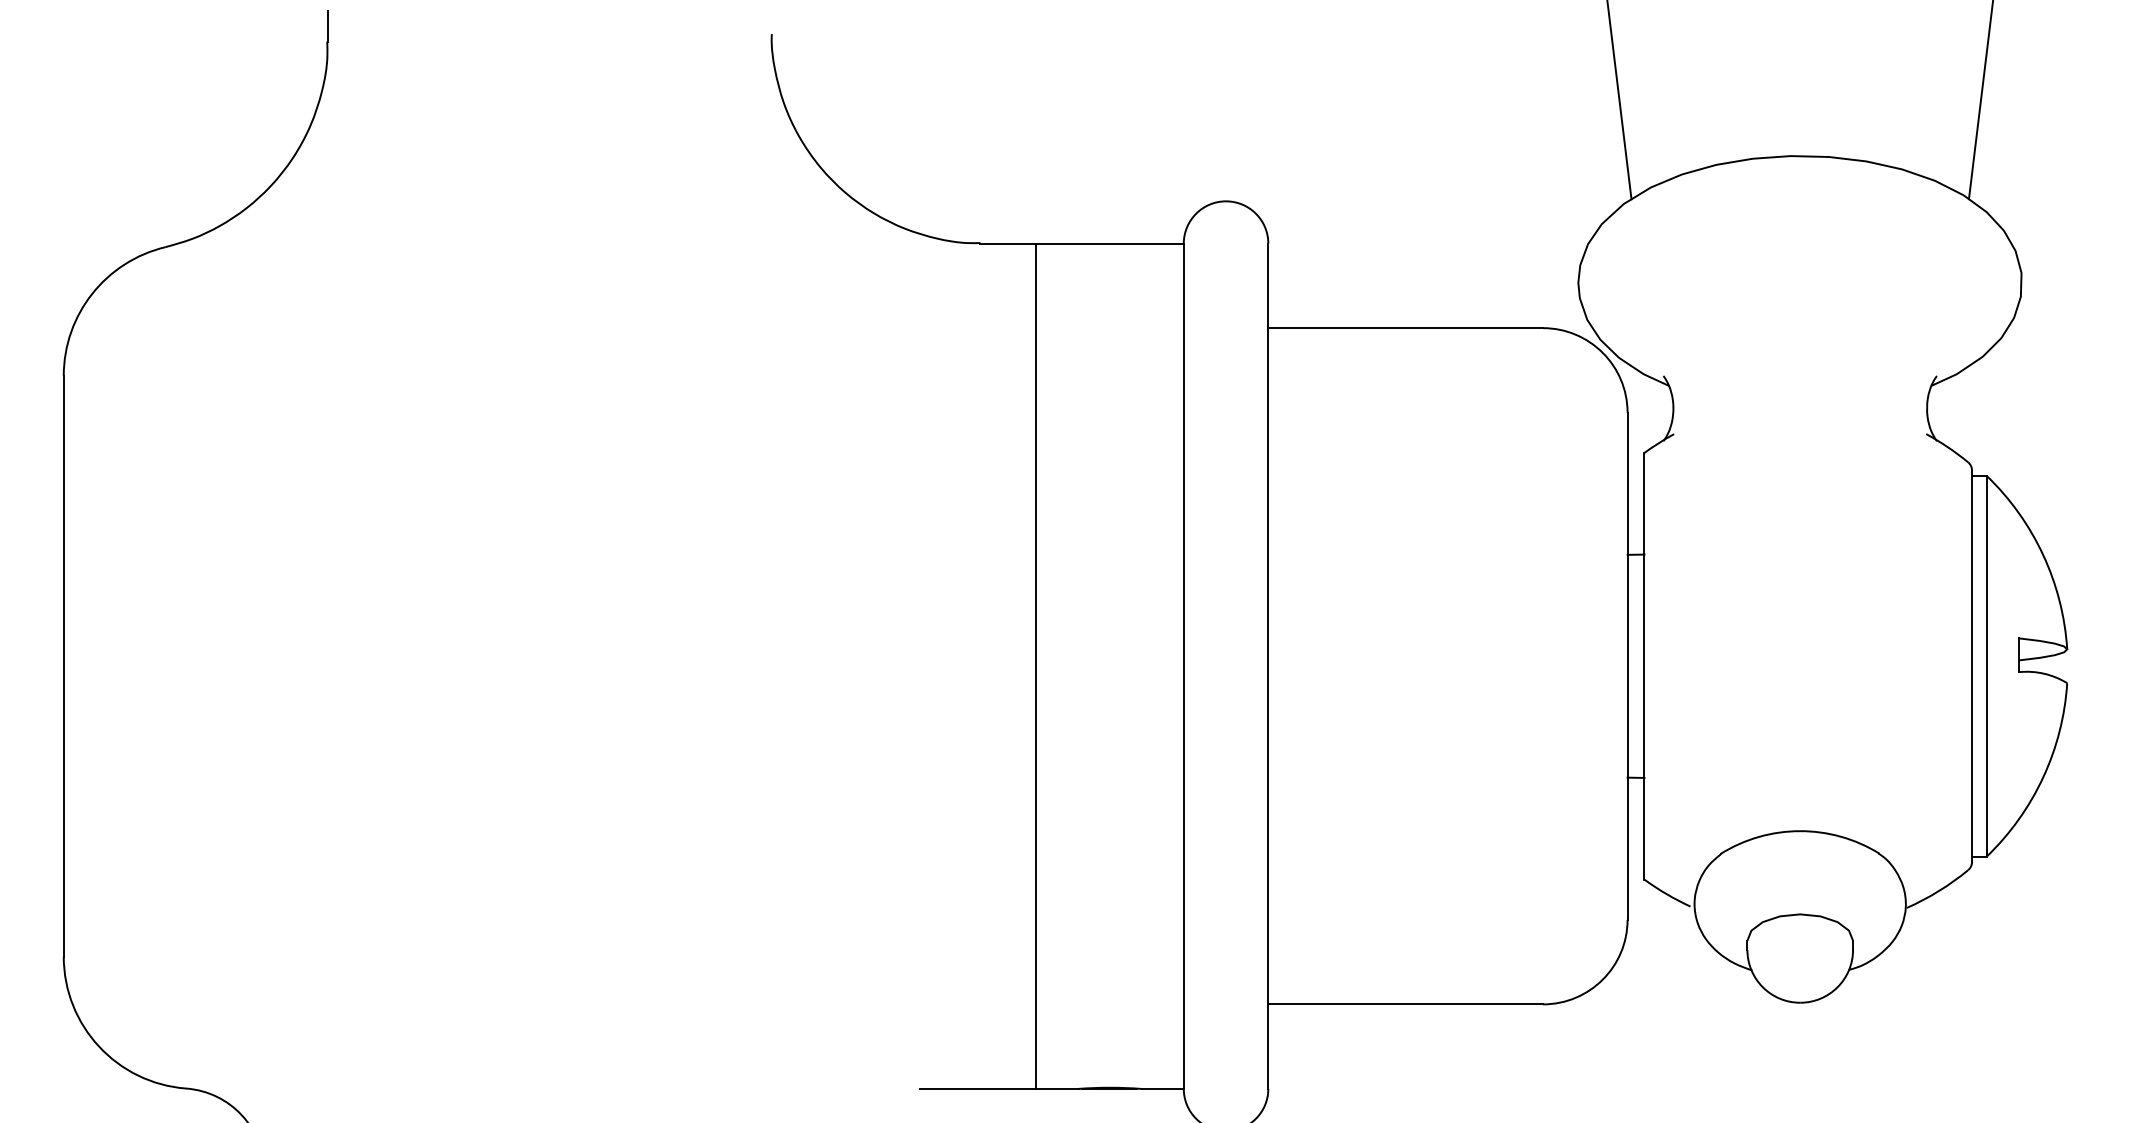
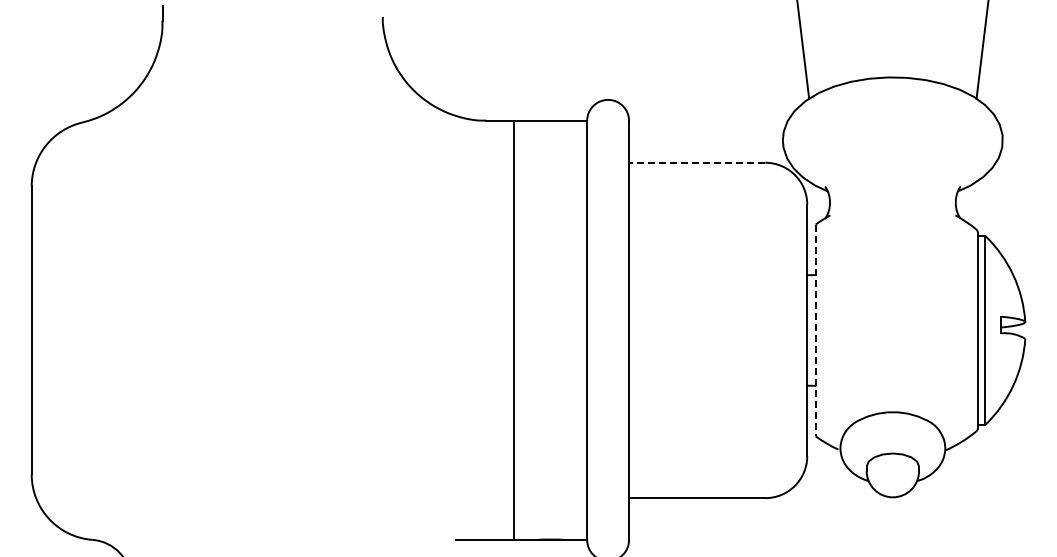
line: (1404, 327) -> (696, 162), solid -> dashed
line: (1644, 666) -> (815, 330), solid -> dashed

